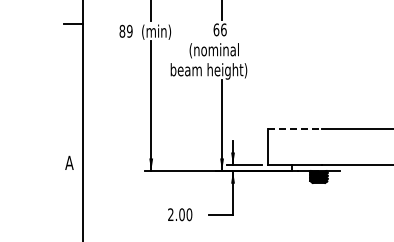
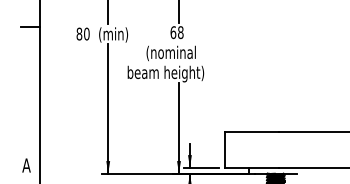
text: (223, 29) -> (180, 32), 66 -> 68
text: (129, 31) -> (86, 34), 89 -> 80
line: (295, 129) -> (252, 132), dashed -> solid

